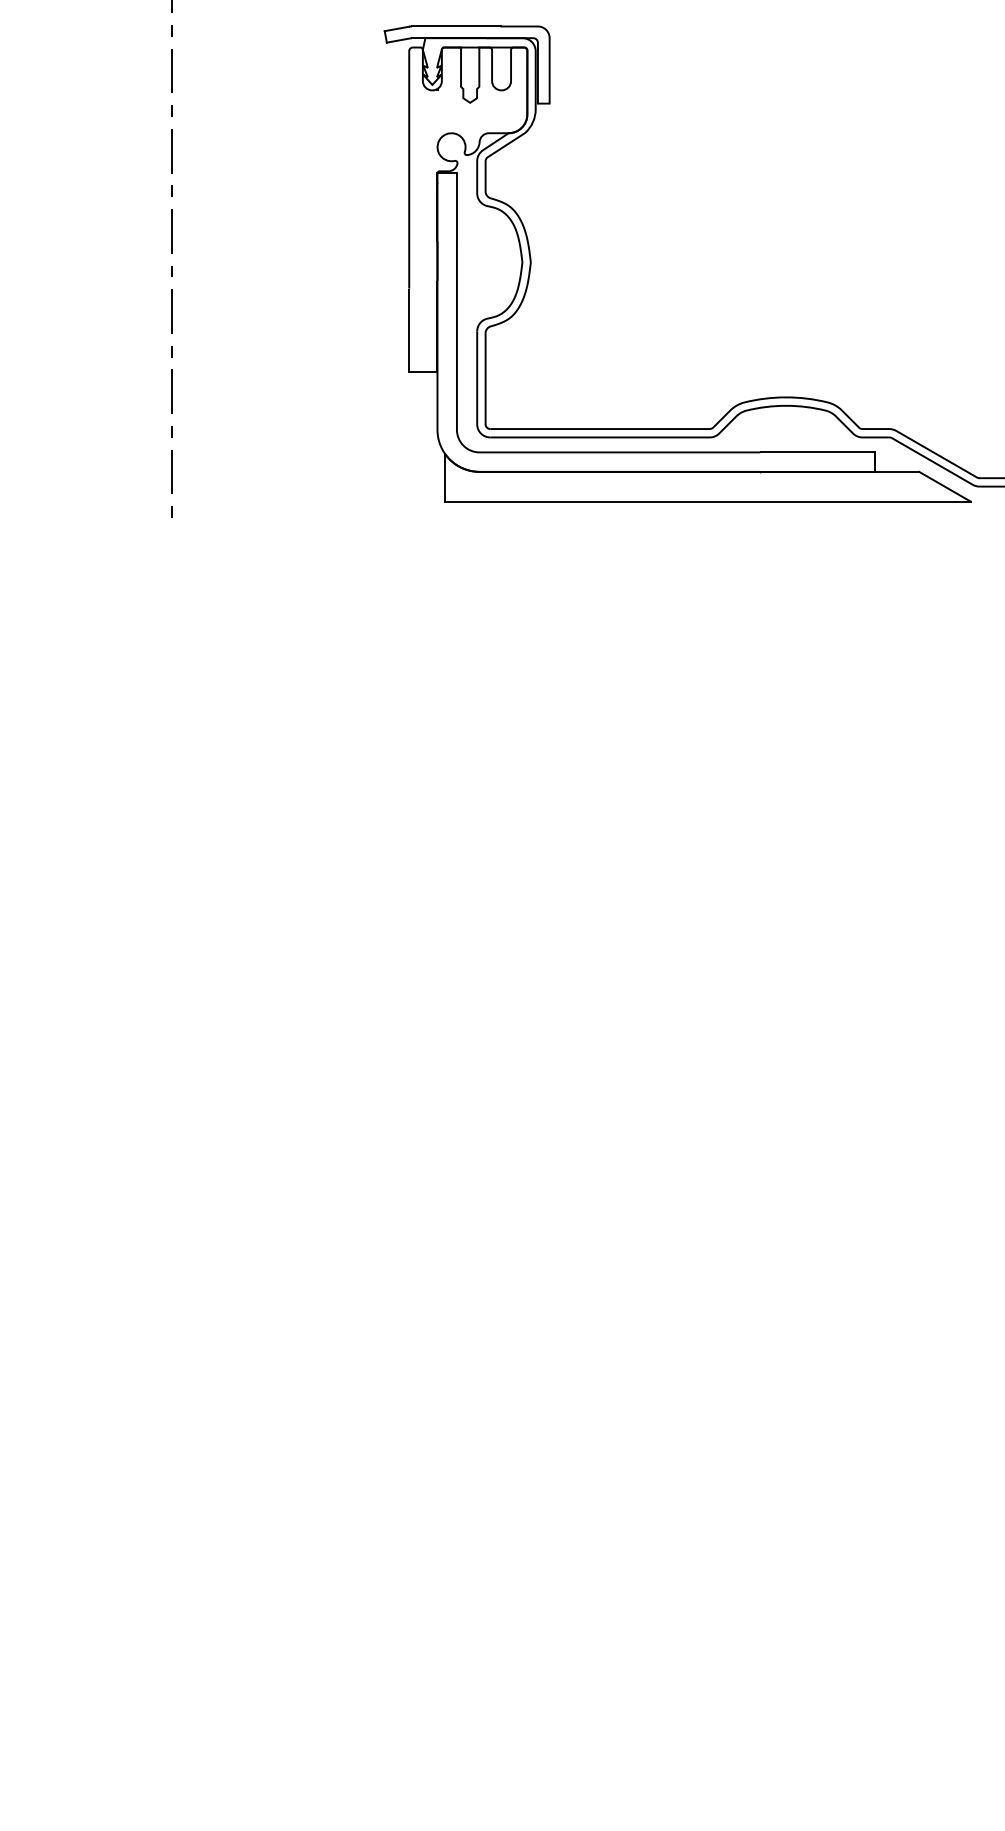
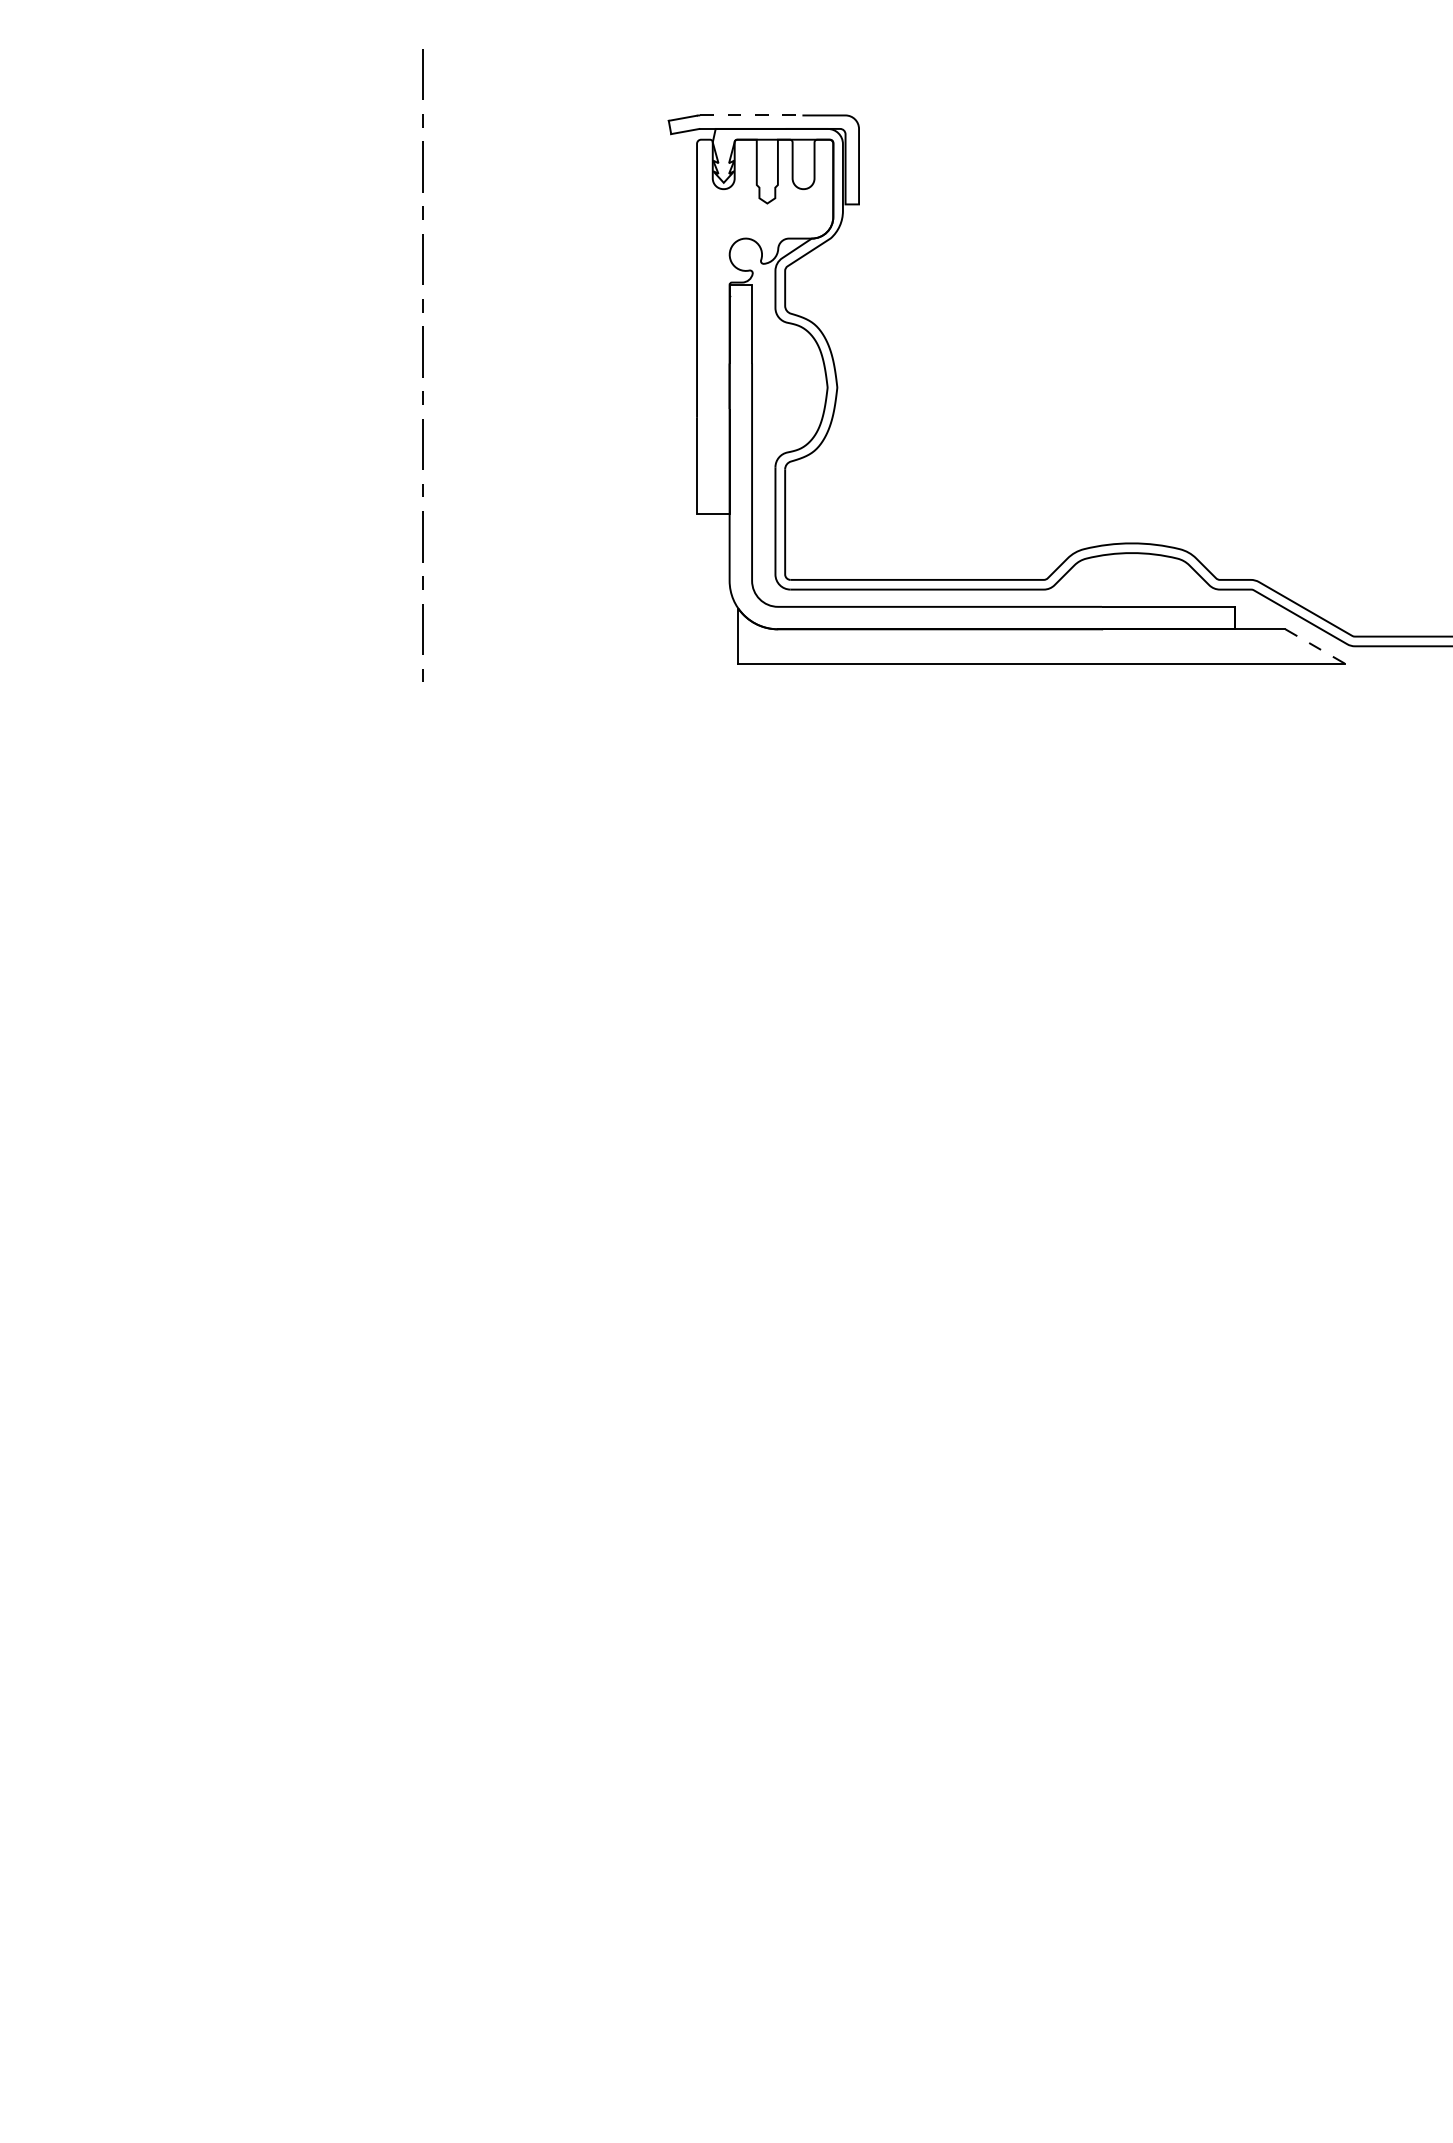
line: (456, 26) -> (751, 115), solid -> dashed
line: (945, 486) -> (1315, 646), solid -> dashed

